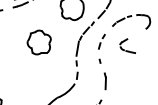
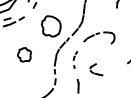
part: (39, 42) -> (24, 54), size x0.7
part: (127, 45) -> (96, 69), moved
part: (102, 48) -> (75, 59), size x0.7

